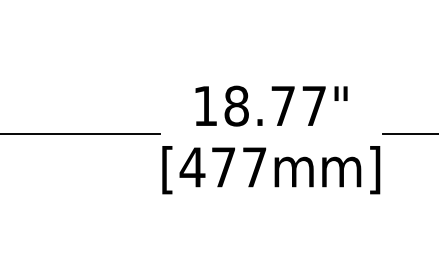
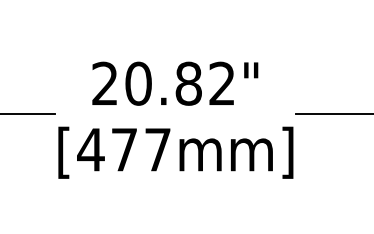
text: (259, 105) -> (163, 83), 18.77" -> 20.82"

